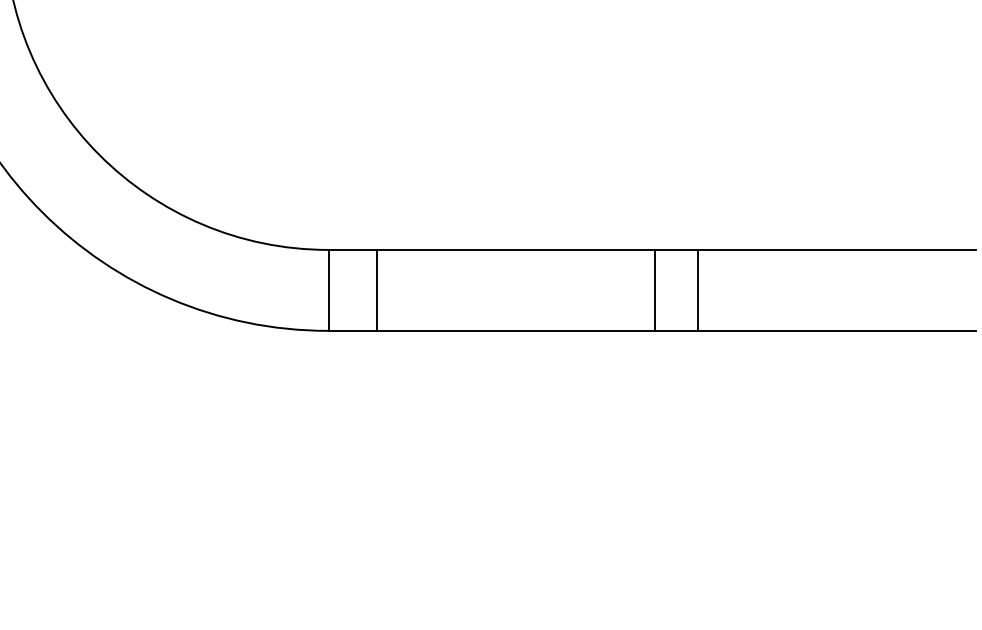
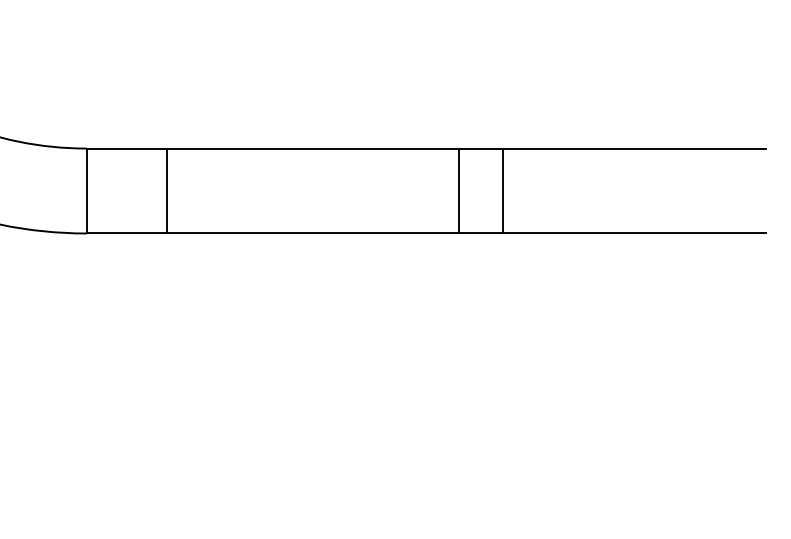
line: (377, 289) -> (167, 190), moved
line: (655, 289) -> (459, 190), moved
line: (698, 289) -> (503, 190), moved

